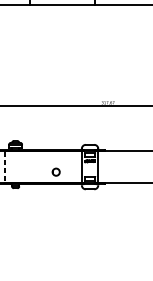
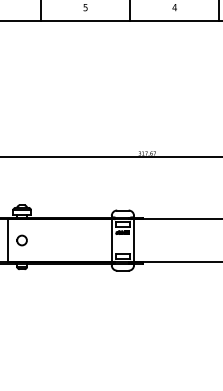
line: (4, 167) -> (7, 241), dashed -> solid
part: (55, 172) -> (21, 240), moved

